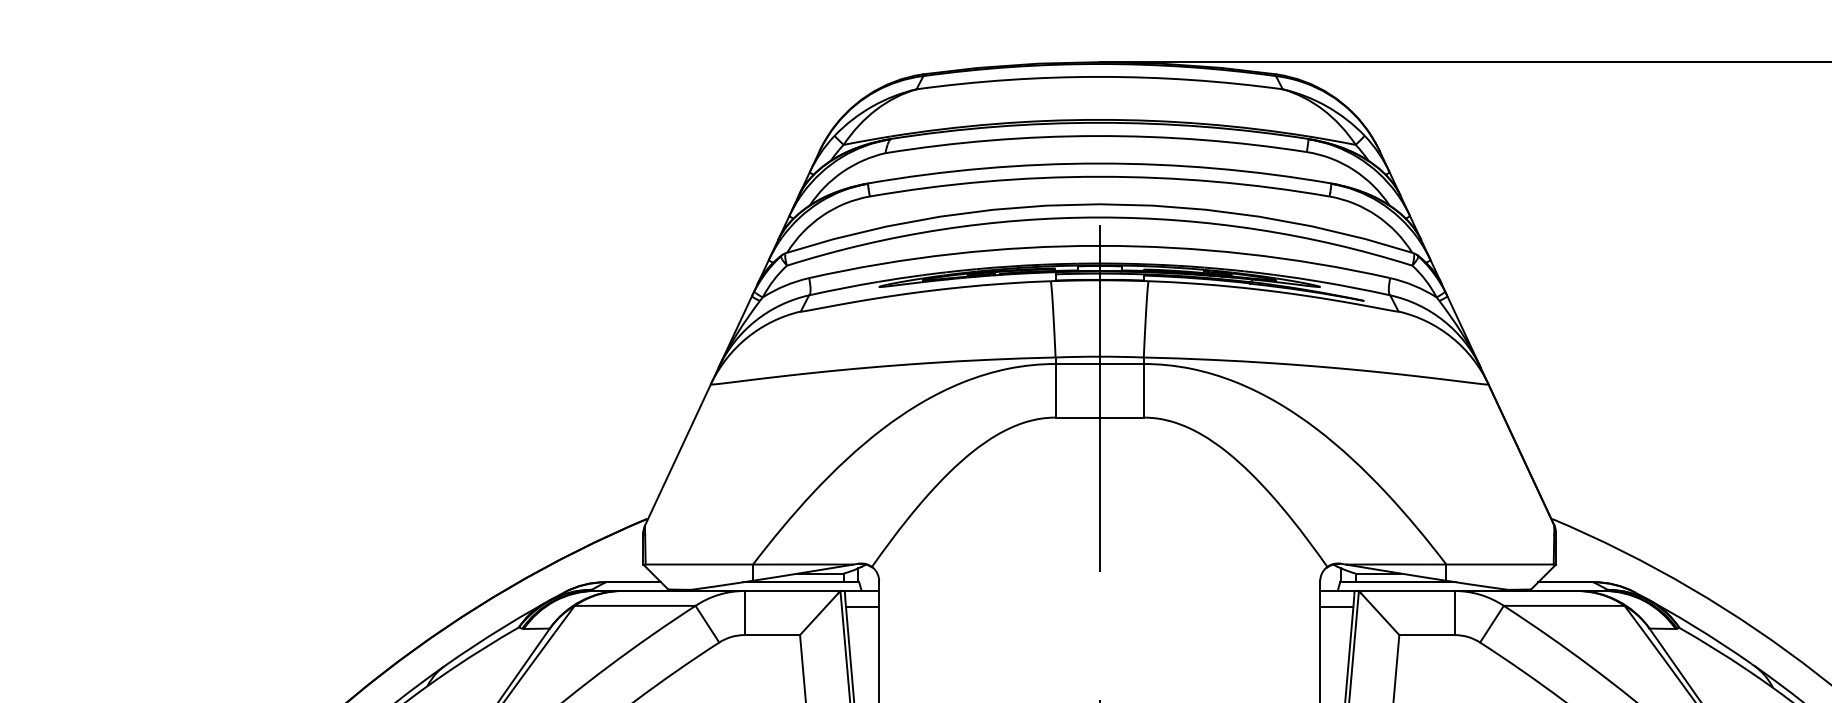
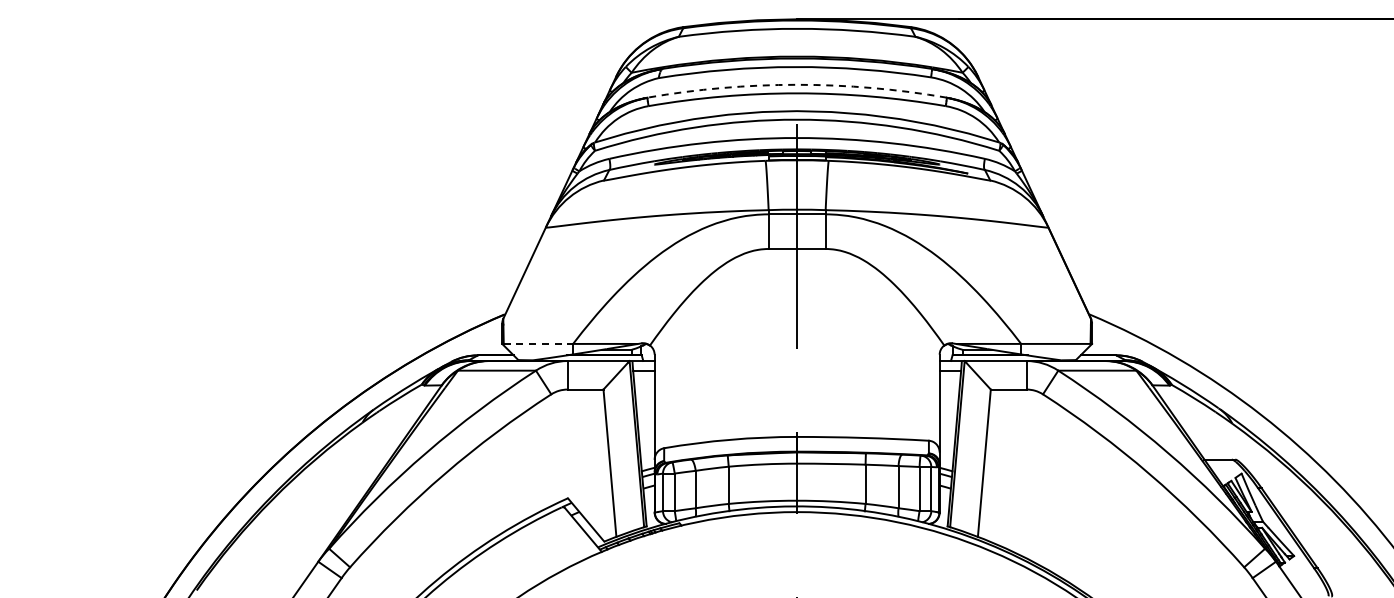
arc: (1100, 163) -> (797, 84), solid -> dashed
line: (699, 563) -> (538, 343), solid -> dashed

